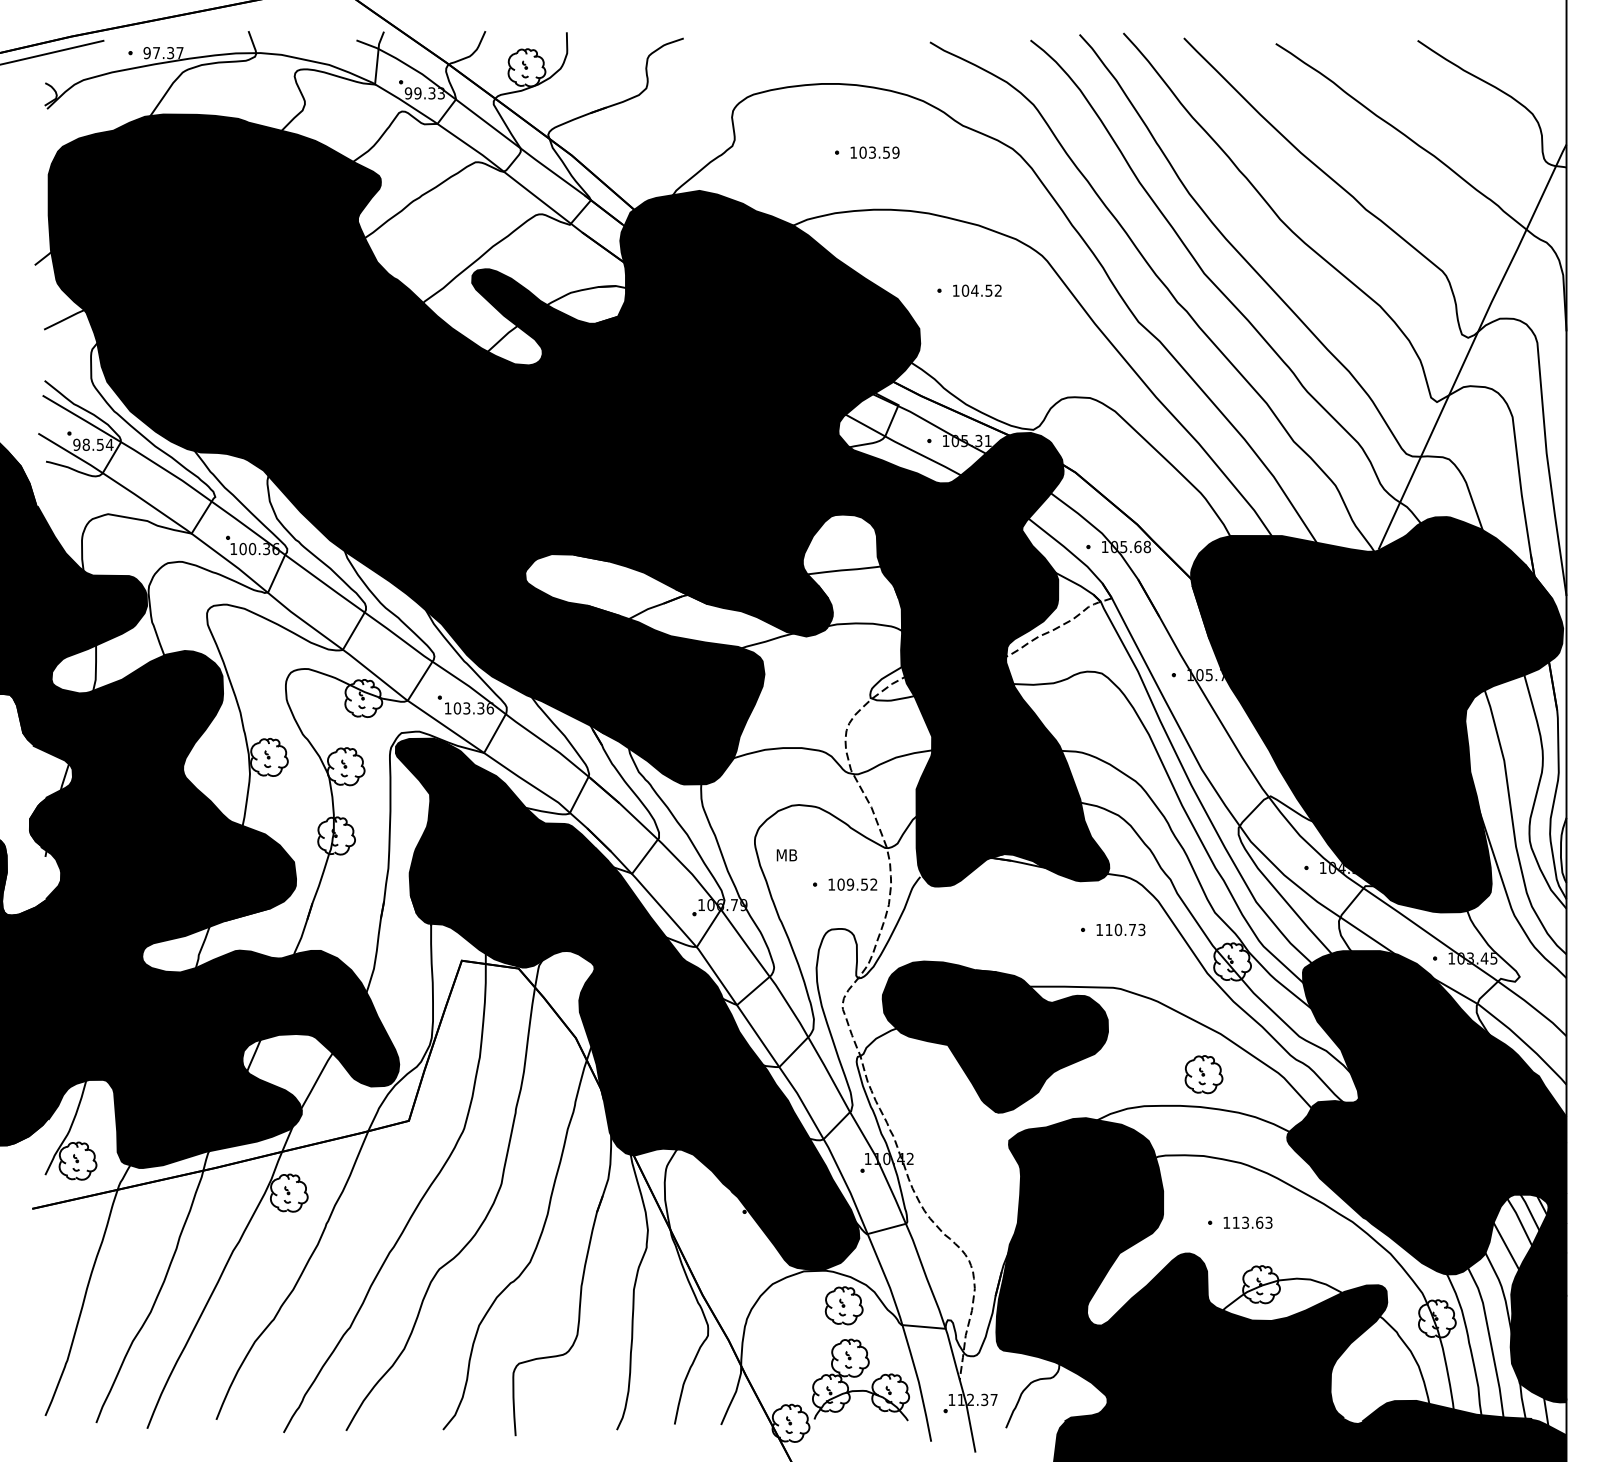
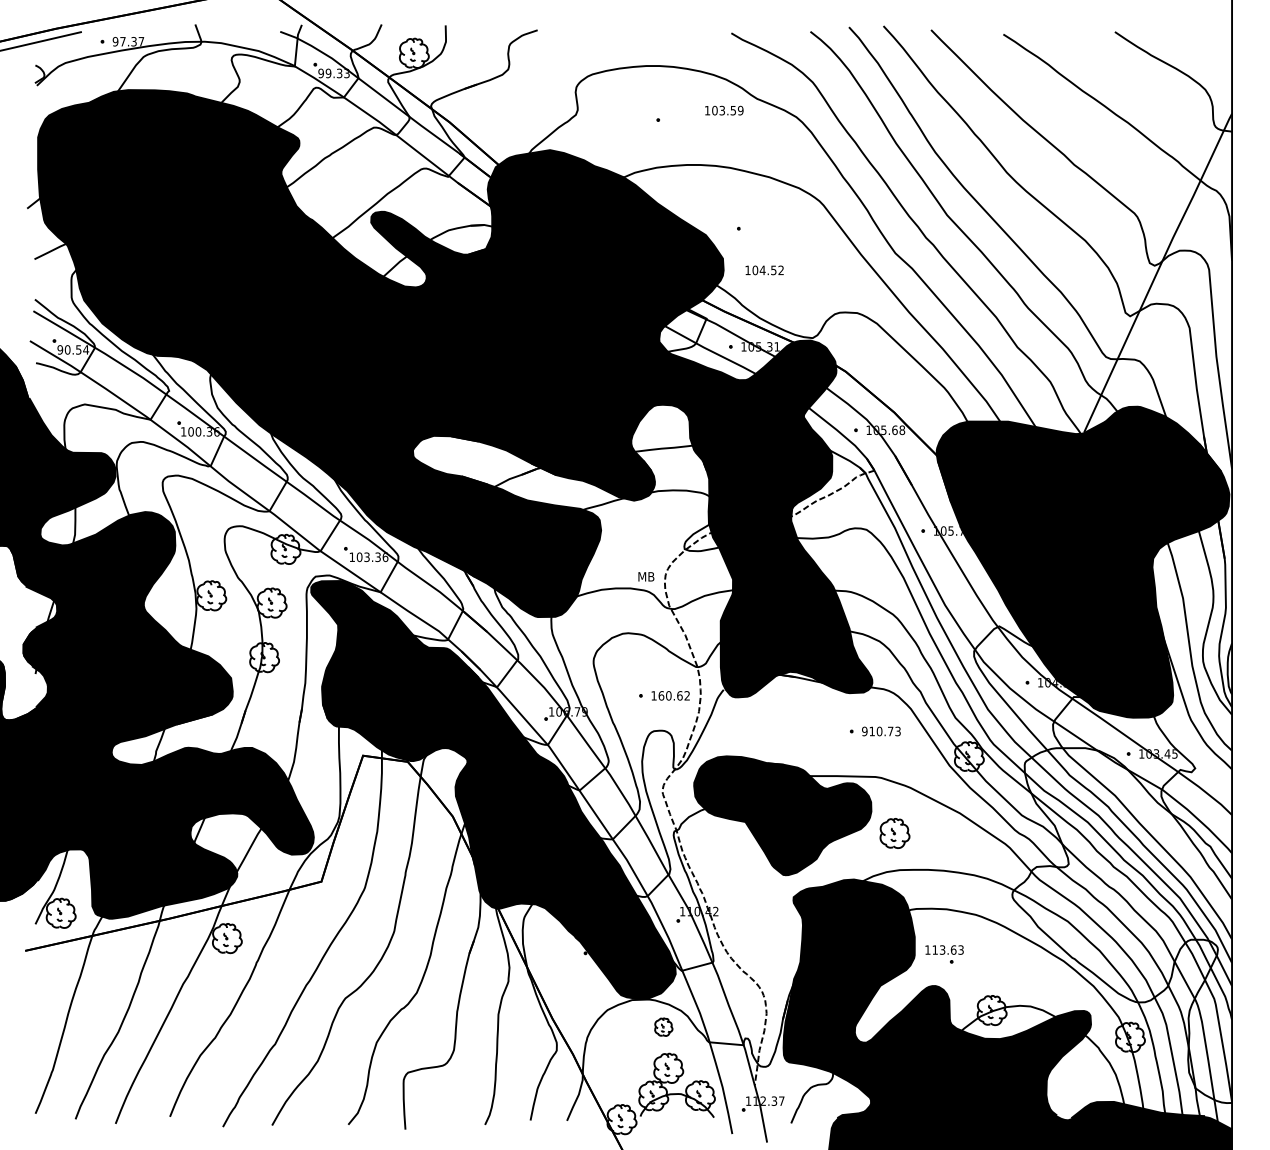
text: (874, 152) -> (723, 110), moved
text: (977, 290) -> (764, 270), moved
text: (85, 444) -> (67, 349), 98.54 -> 90.54
text: (786, 855) -> (646, 576), moved
text: (852, 884) -> (670, 695), 109.52 -> 160.62
text: (1099, 929) -> (864, 731), 110.73 -> 910.73
part: (1203, 1074) -> (894, 833), moved
fill: (1426, 1176) -> (1121, 925), removed
text: (1247, 1222) -> (944, 949), moved
part: (843, 1305) -> (663, 1026), size x0.6

